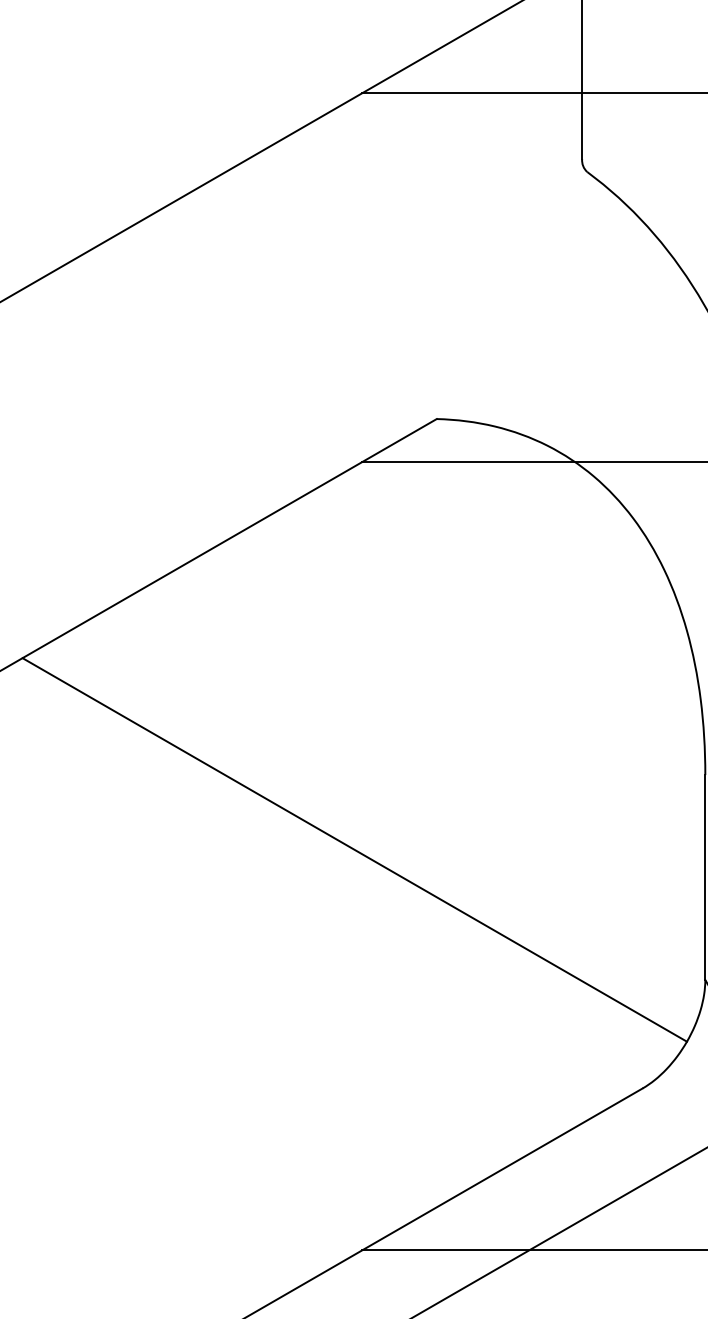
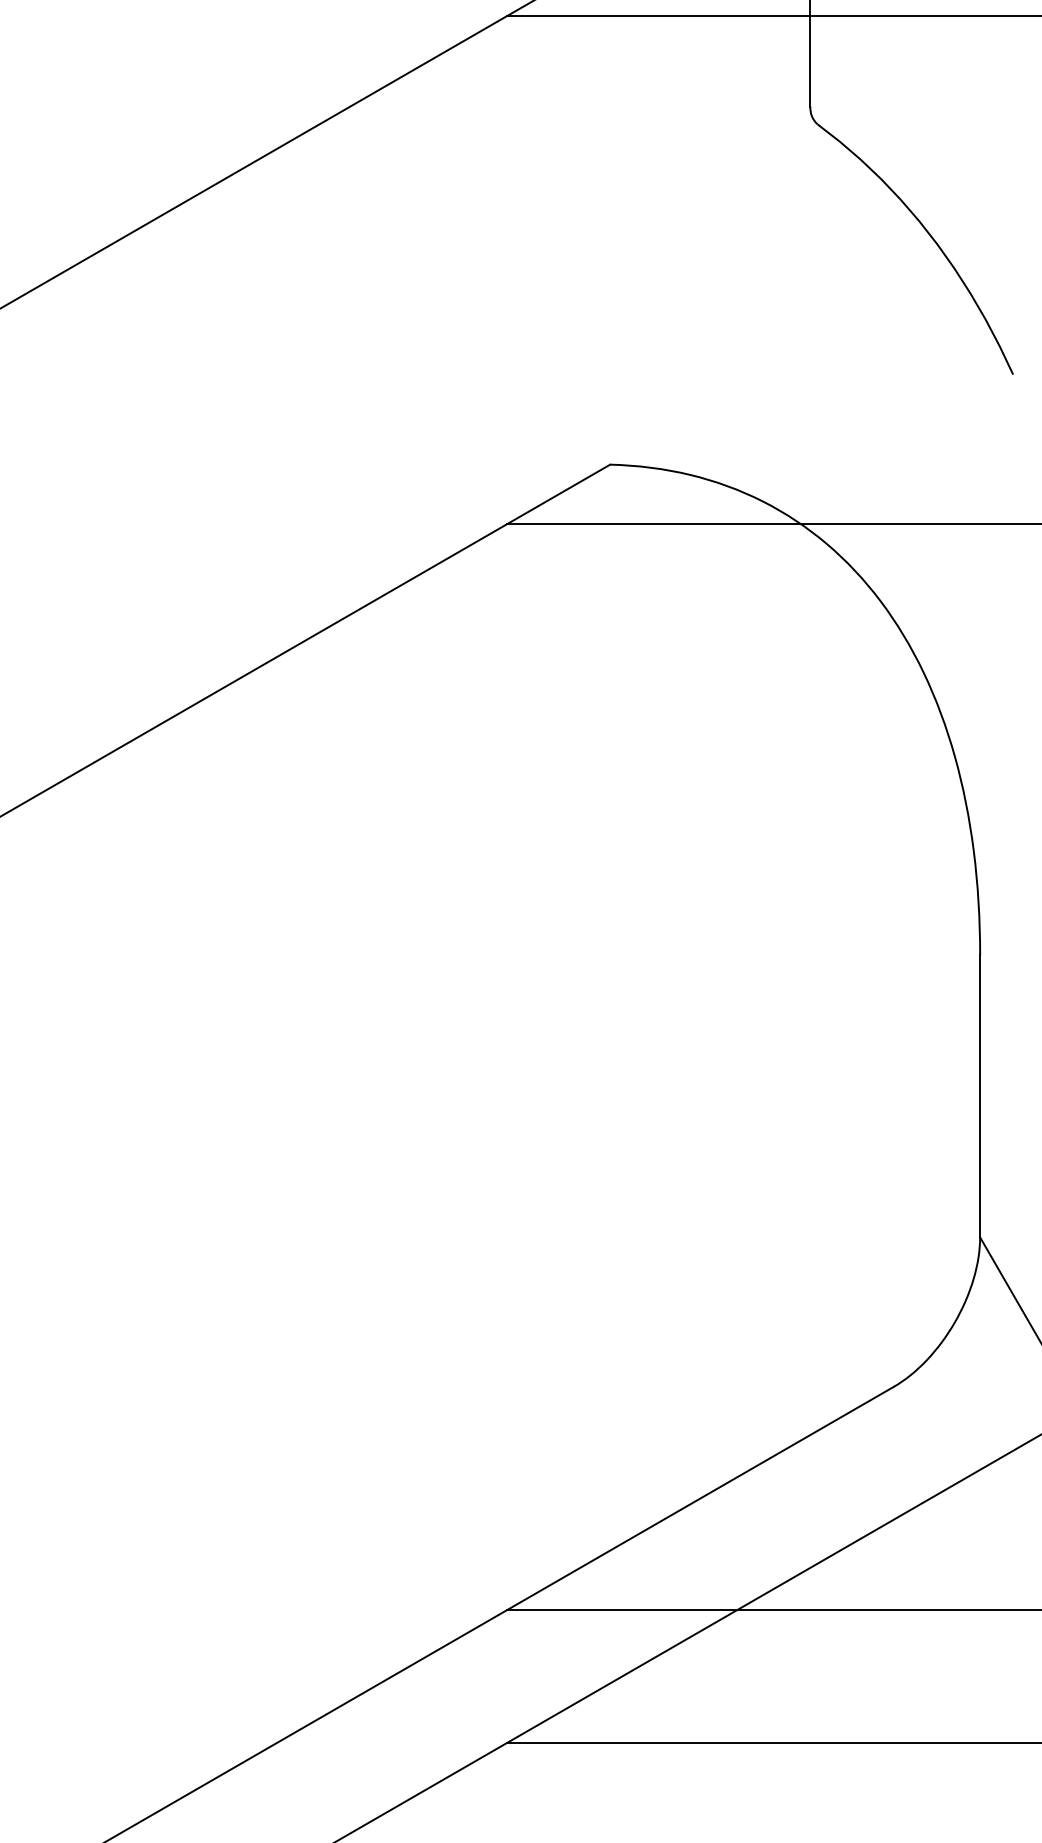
line: (354, 850) -> (496, 1058), removed

